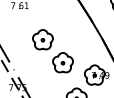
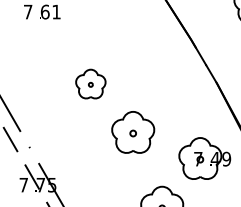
part: (42, 39) -> (89, 83), size x0.7

